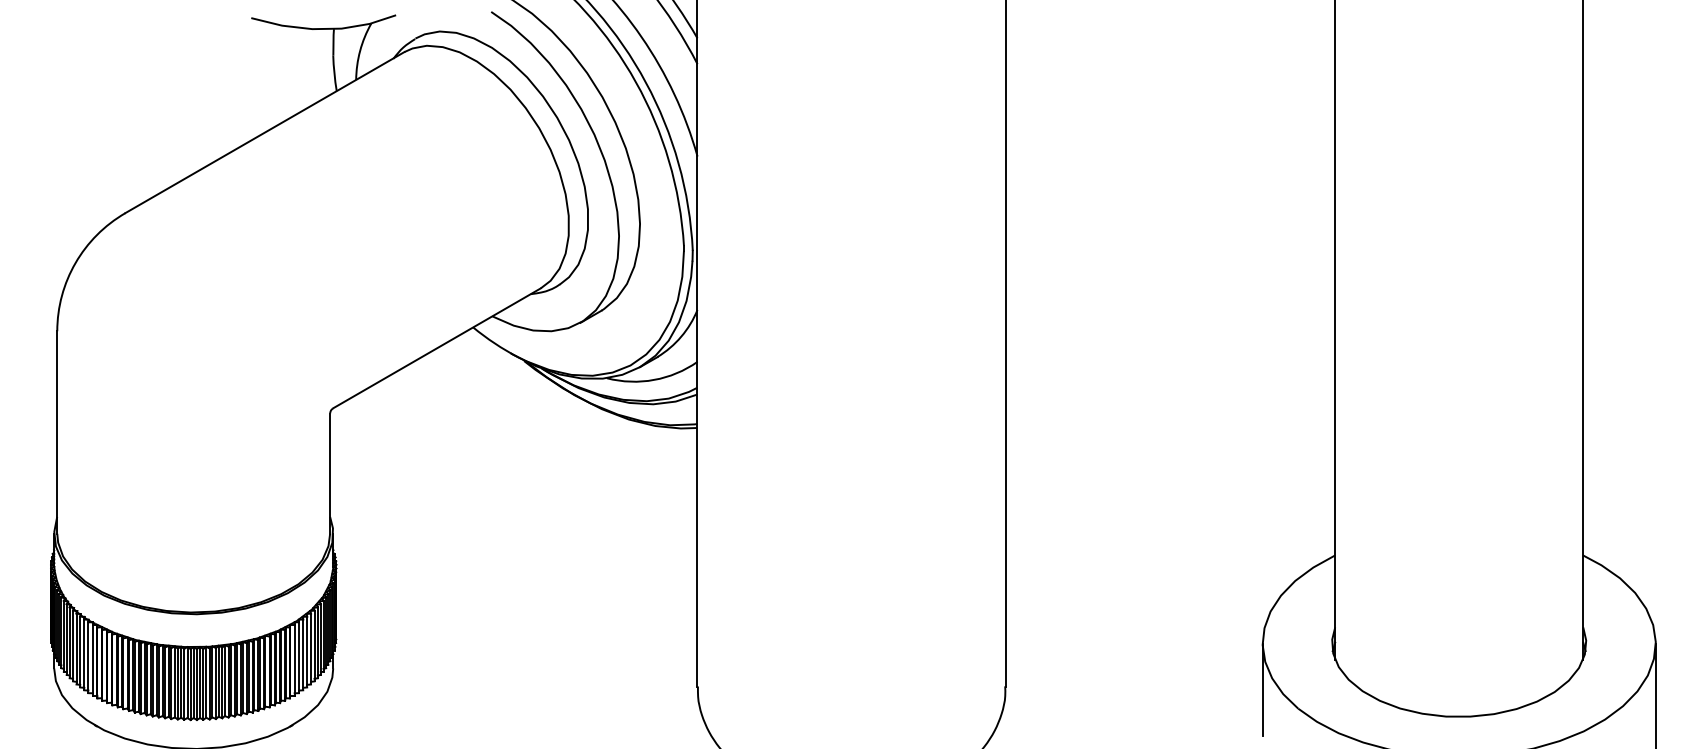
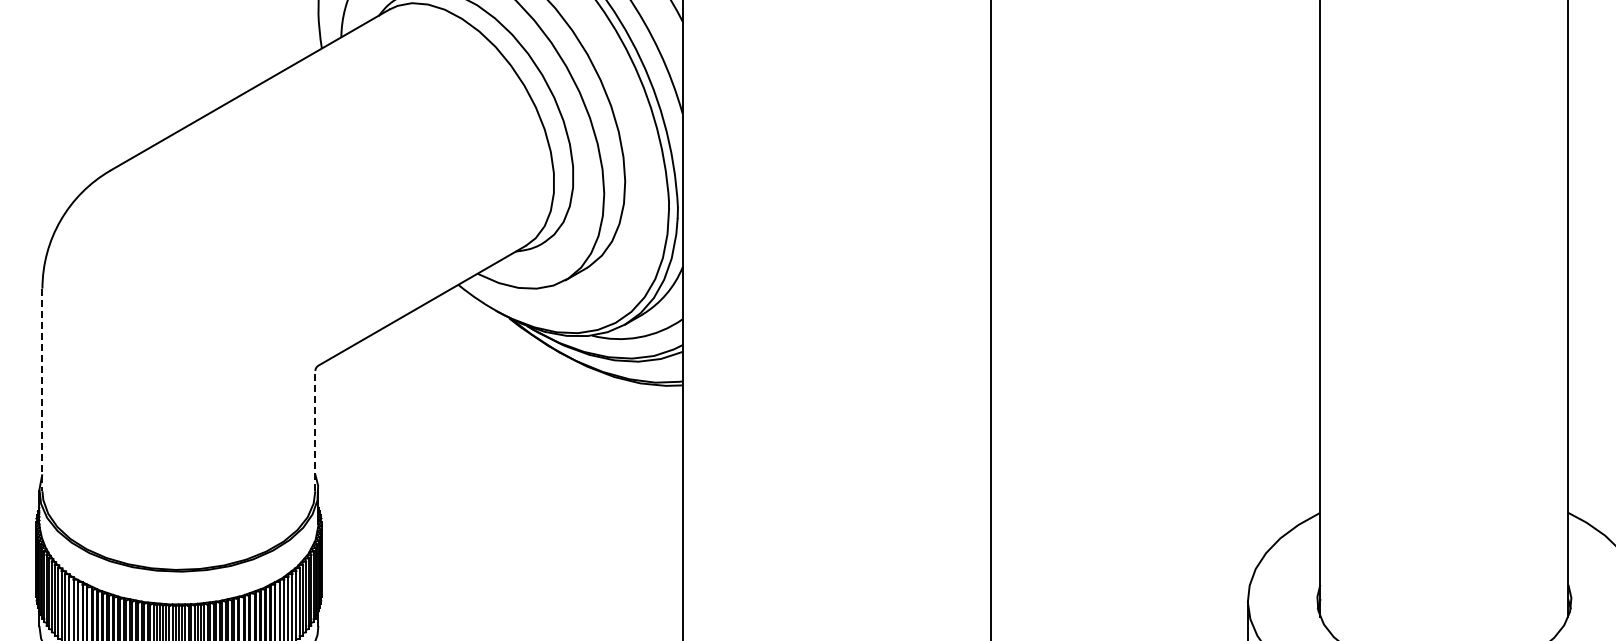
line: (57, 433) -> (42, 390), solid -> dashed
line: (330, 473) -> (315, 430), solid -> dashed

